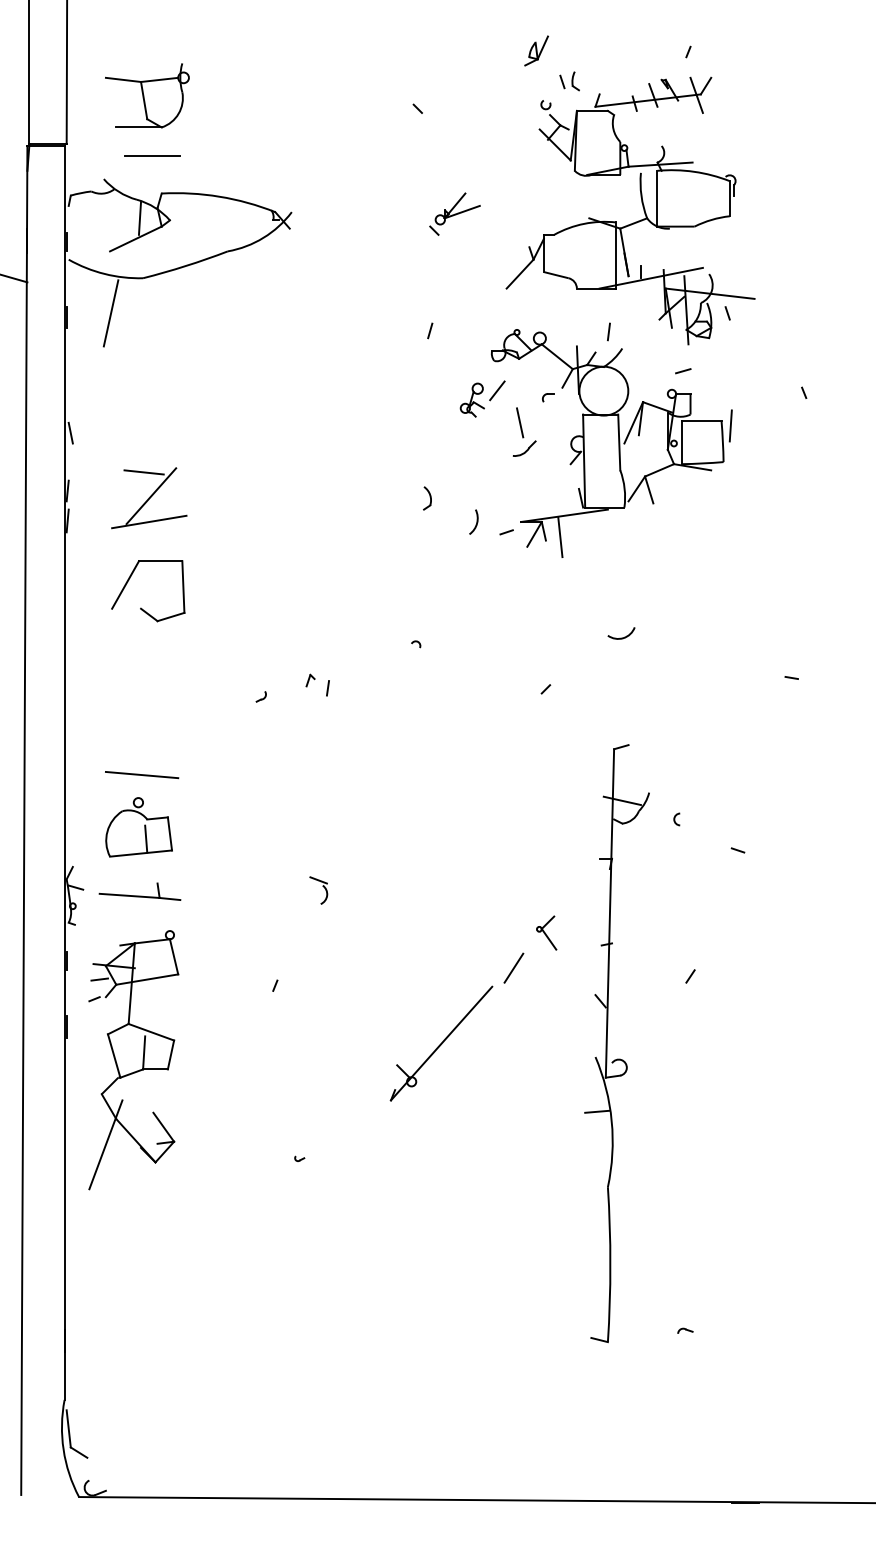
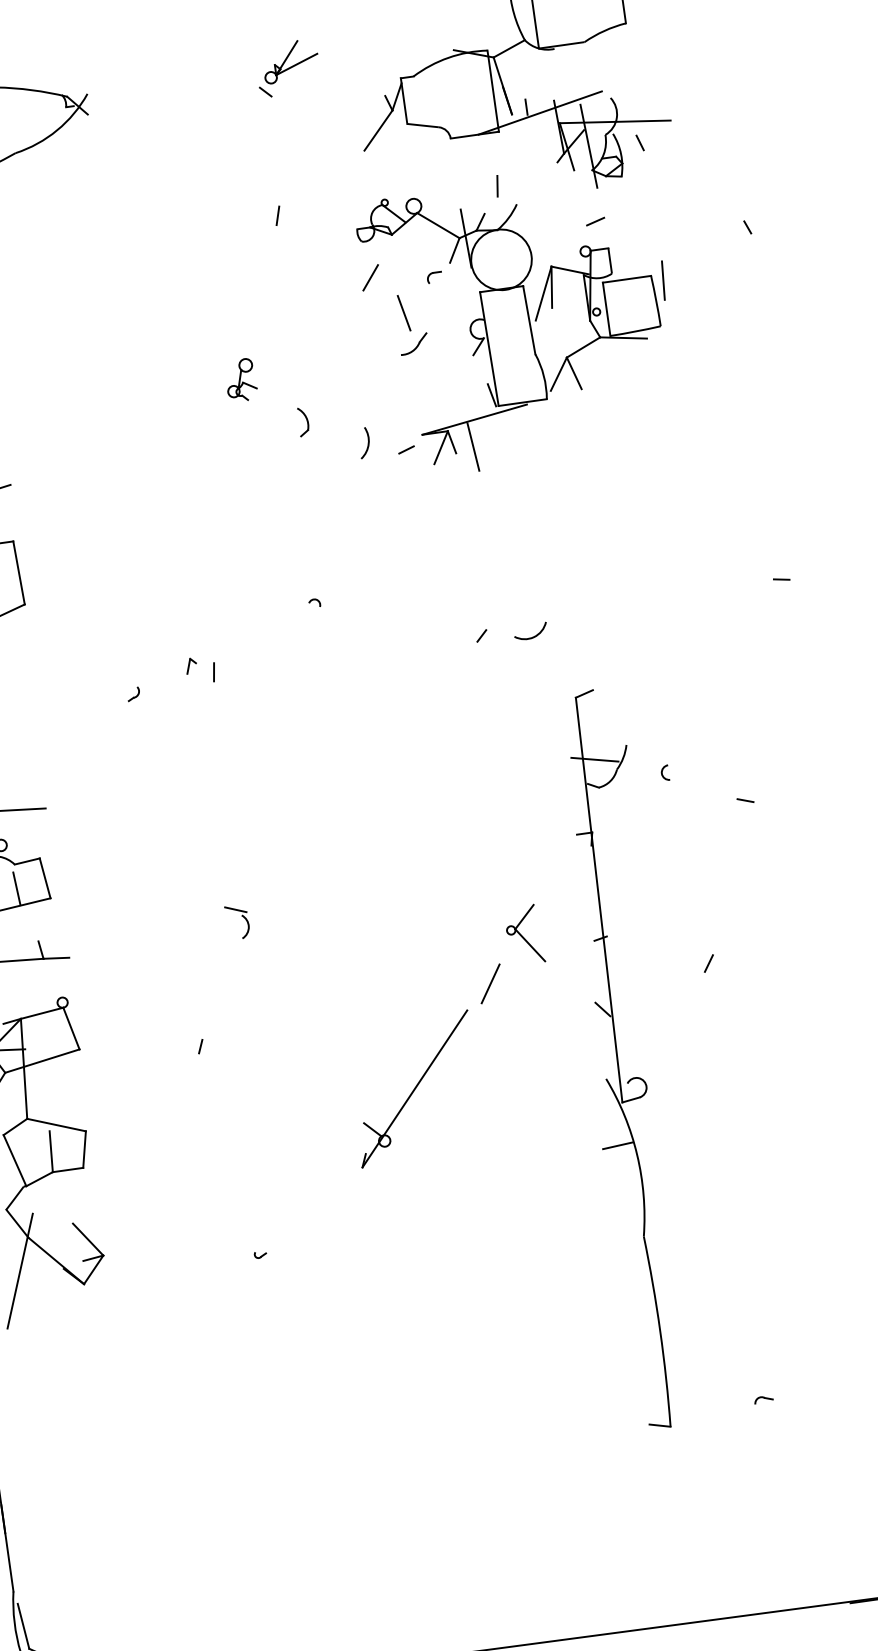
part: (471, 399) -> (239, 379), moved
arc: (621, 637) -> (531, 636), moved
part: (546, 932) -> (524, 934), size x1.4

